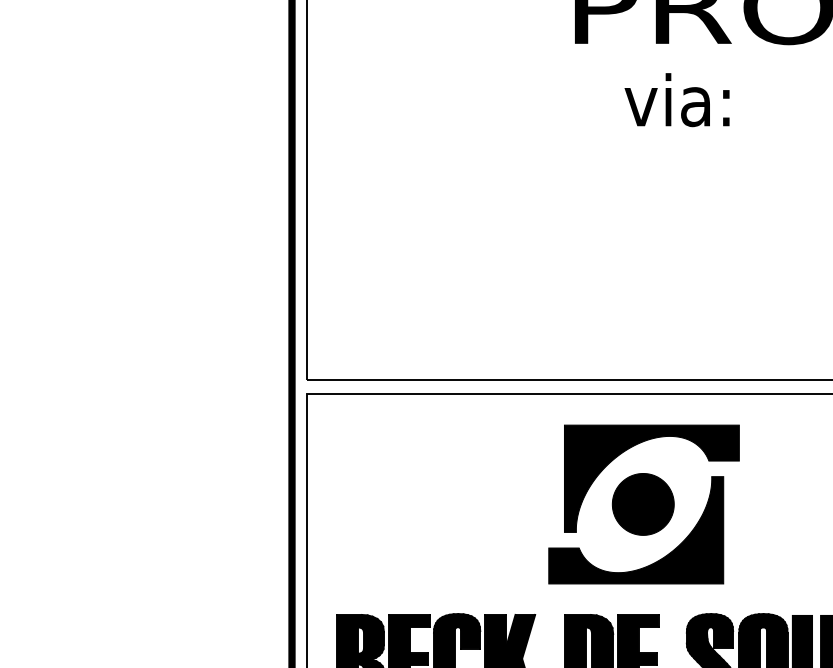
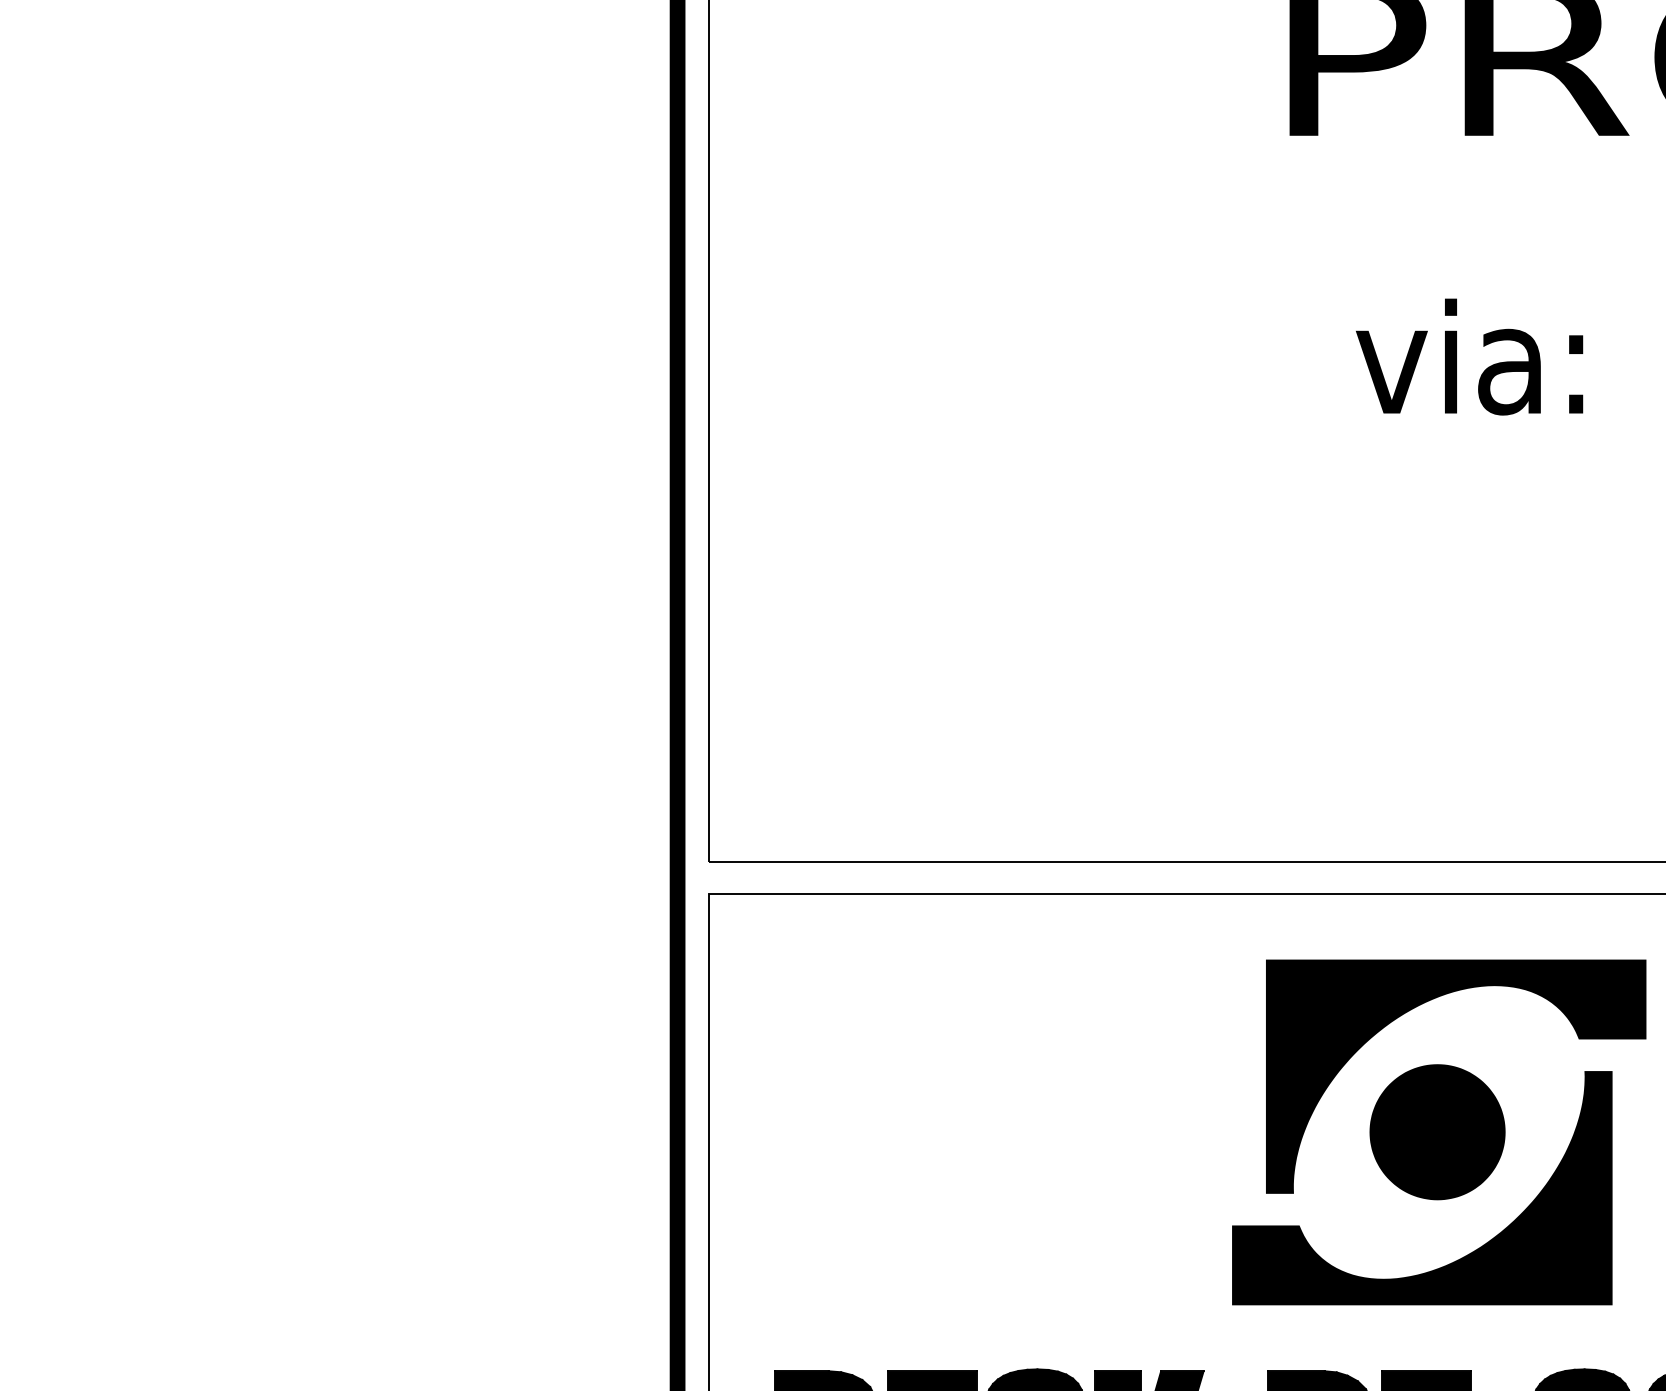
text: (676, 100) -> (1468, 357), moved

